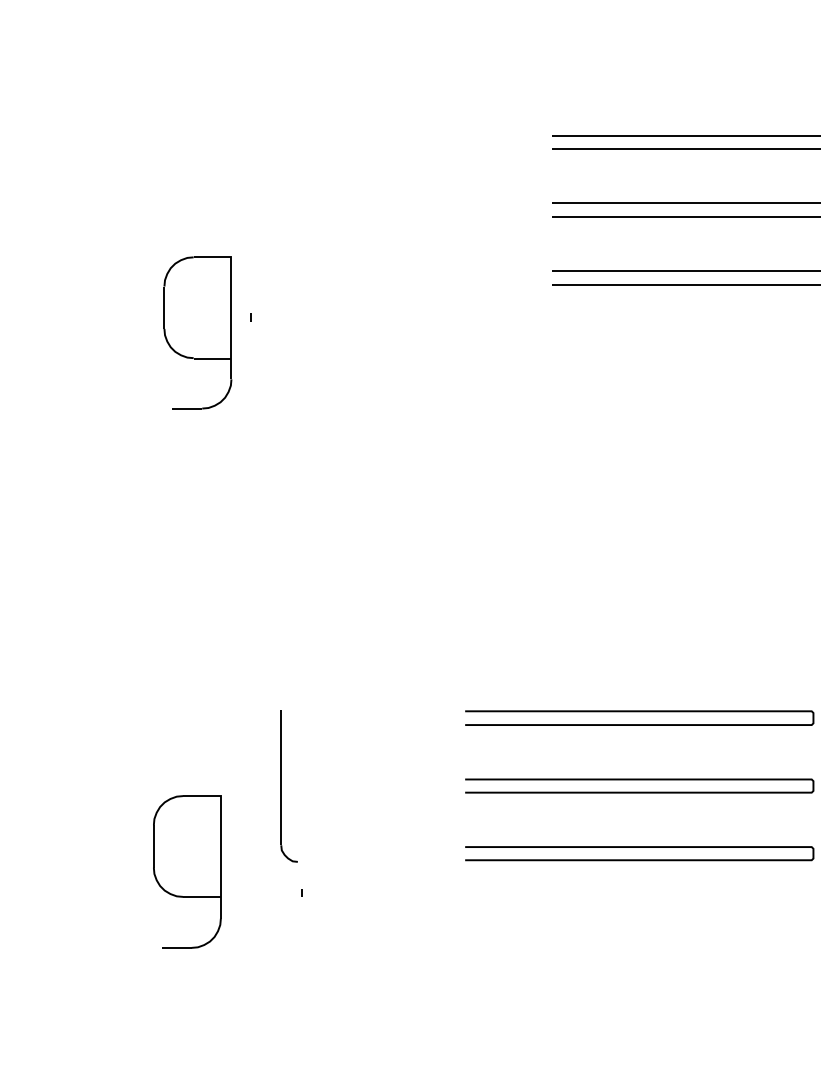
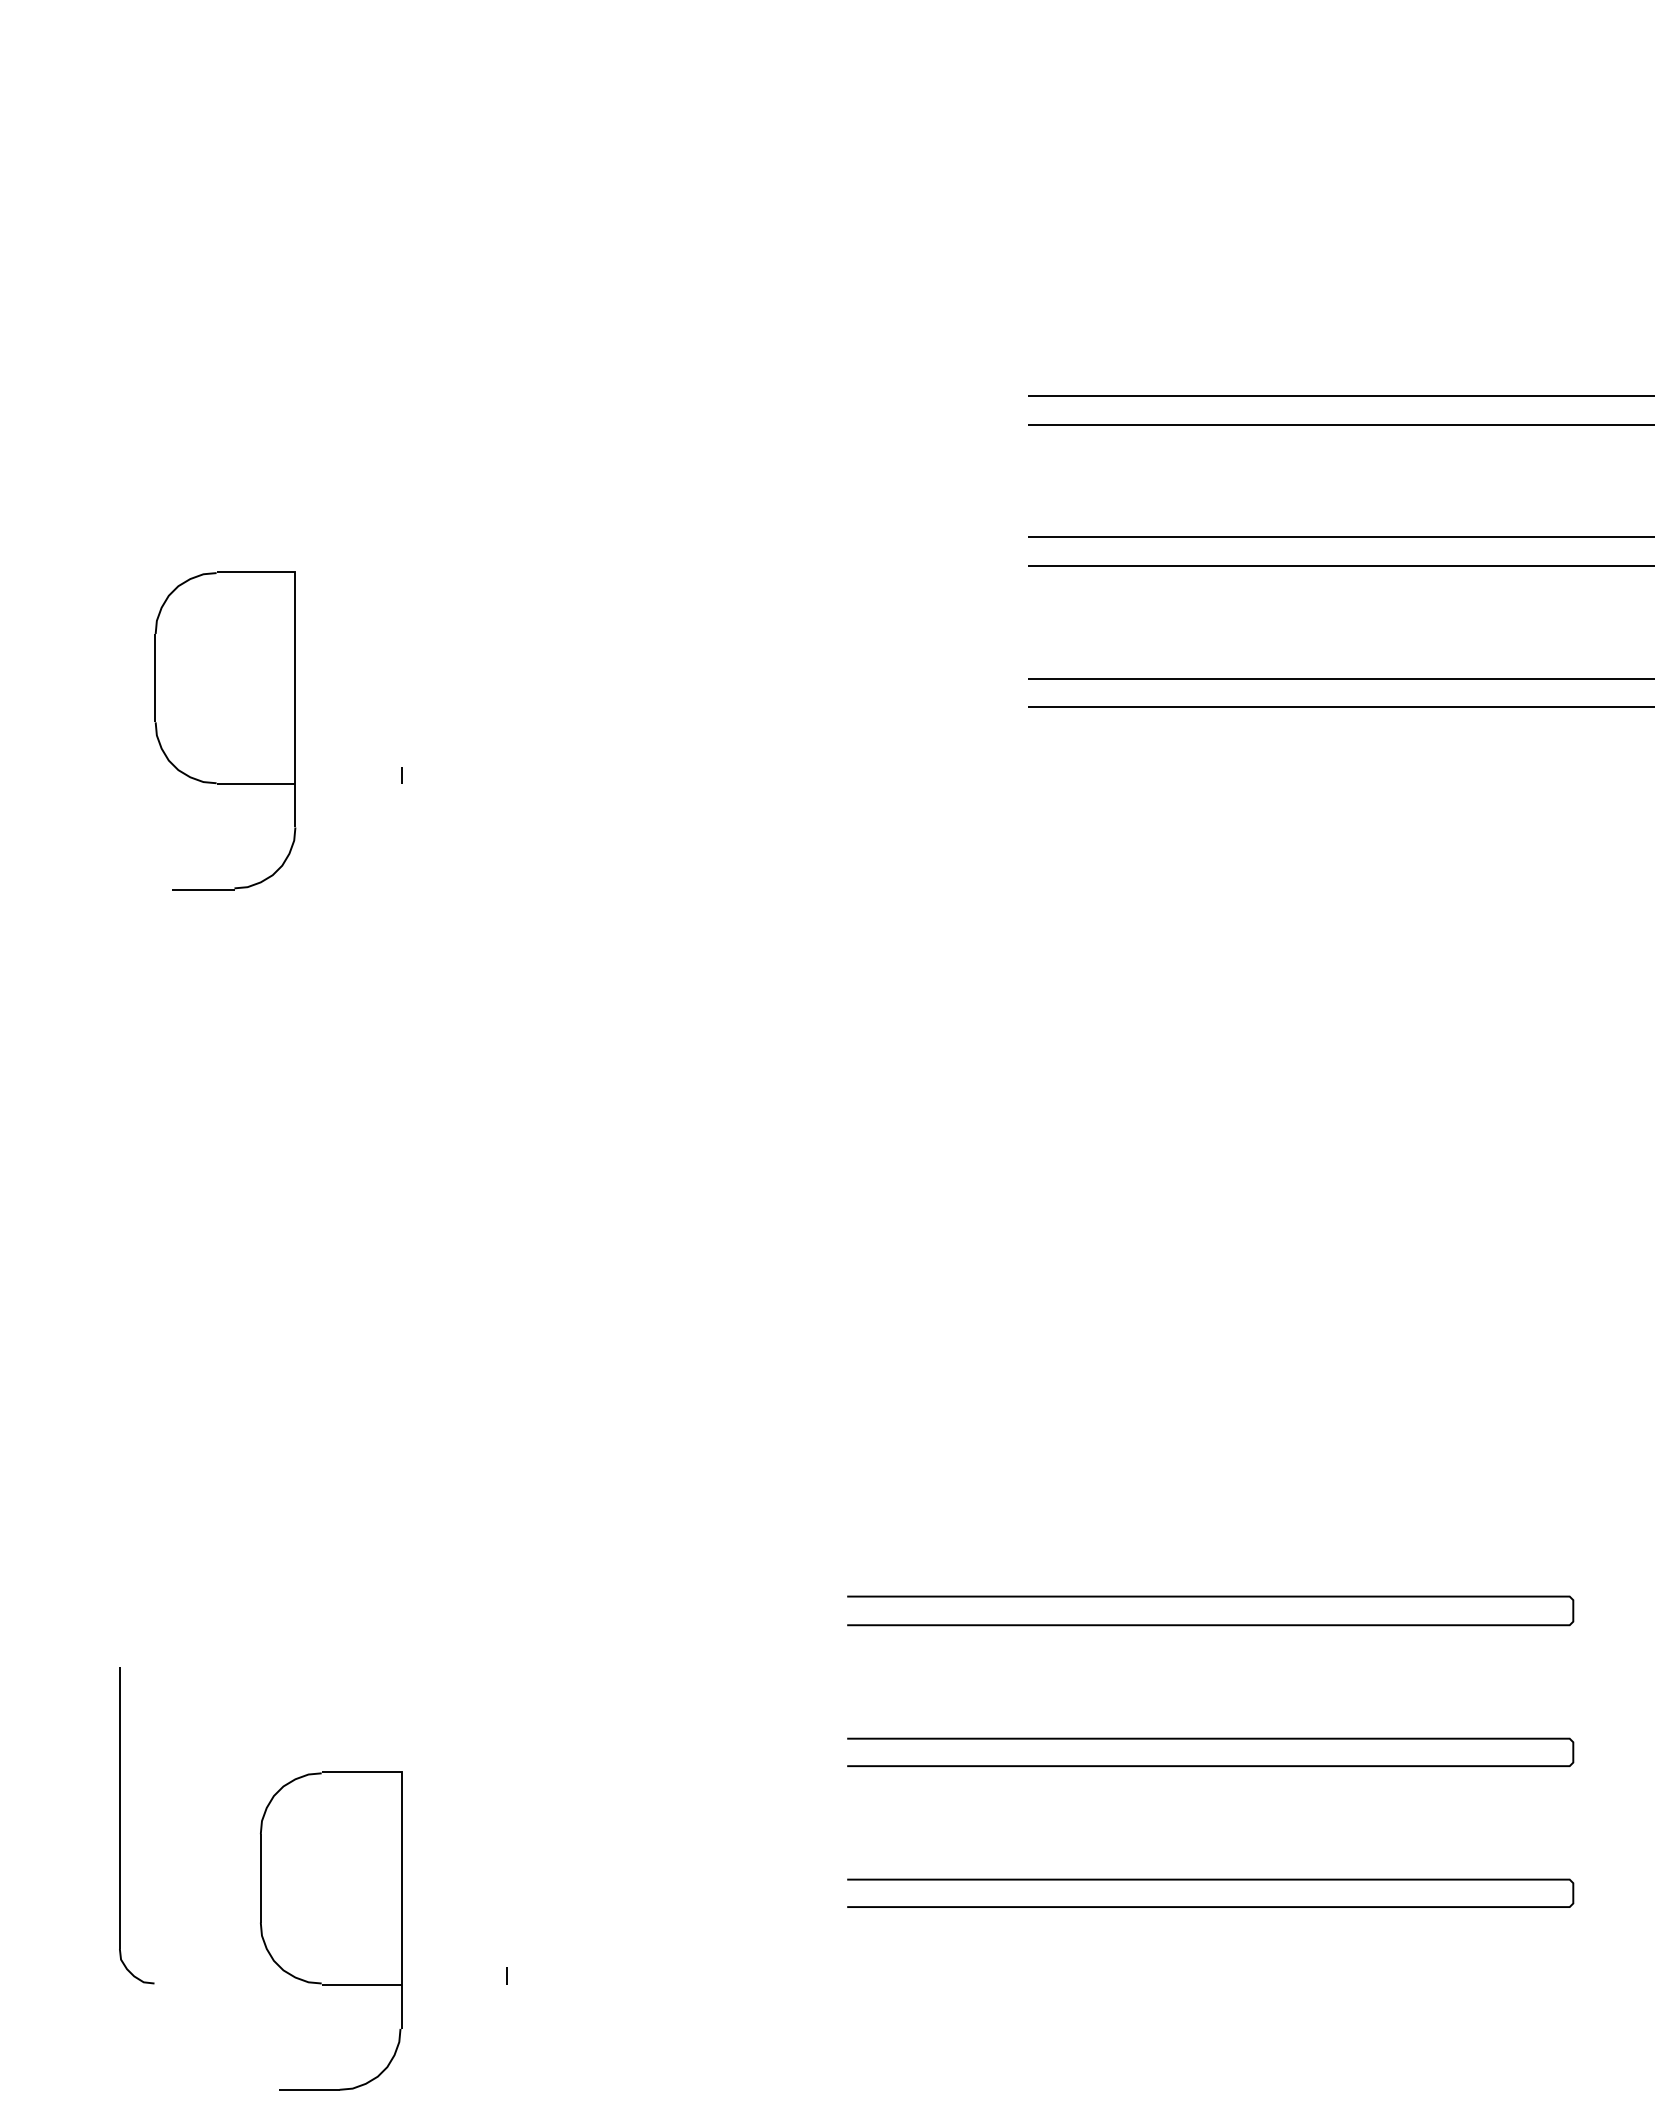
part: (197, 332) -> (224, 729), moved
part: (281, 786) -> (120, 1826), moved
part: (187, 871) -> (330, 1930), moved

